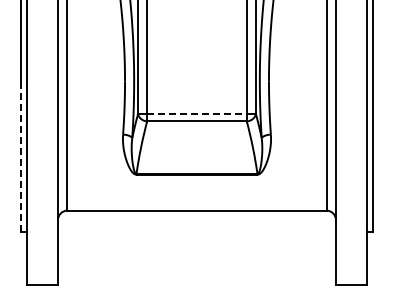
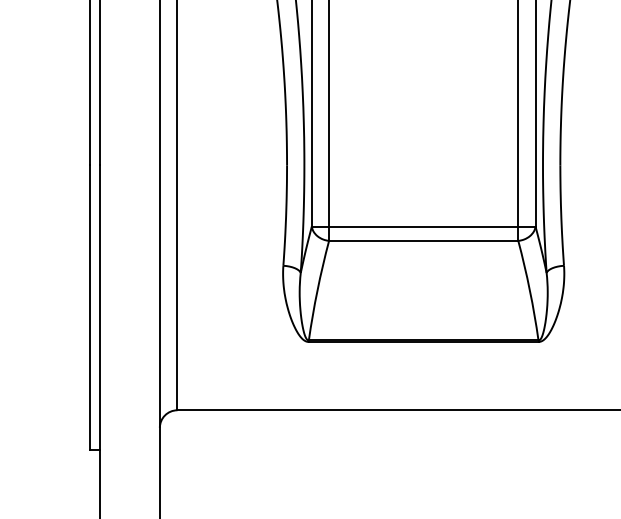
line: (197, 113) -> (424, 225), dashed -> solid
line: (20, 156) -> (88, 307), dashed -> solid

